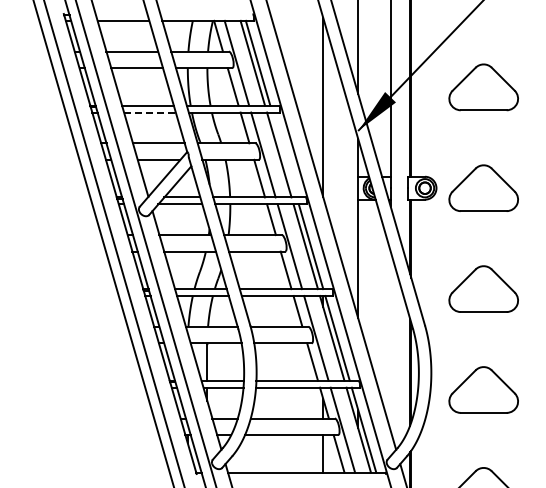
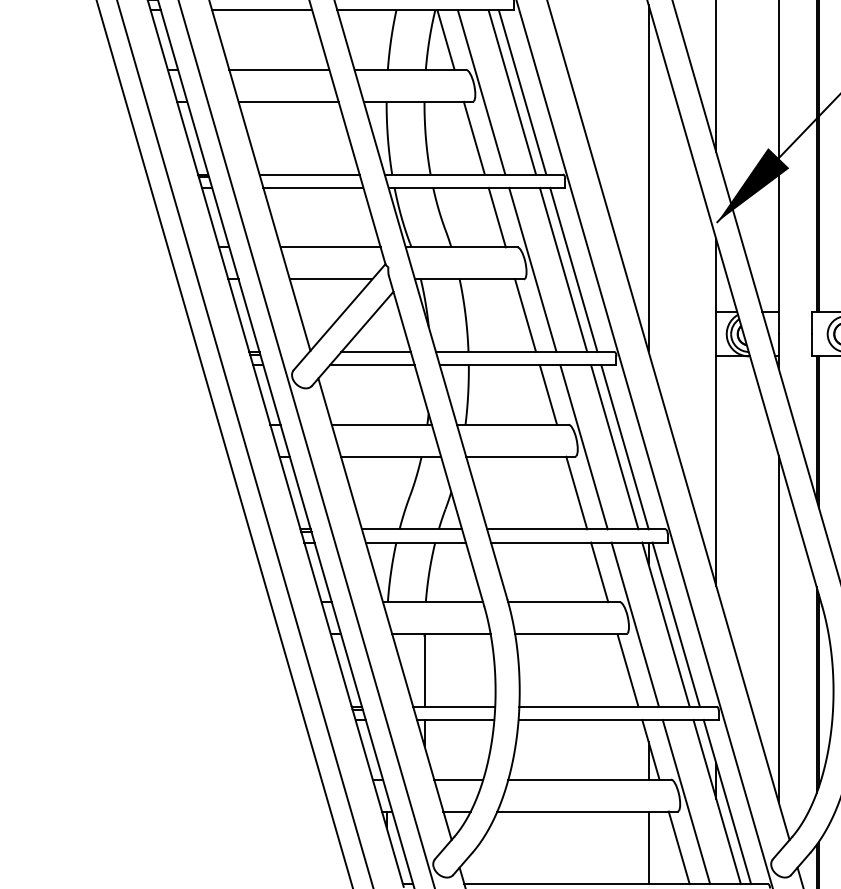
line: (149, 112) -> (312, 187), dashed -> solid
line: (284, 154) -> (573, 268), added
line: (390, 340) -> (778, 628), added

